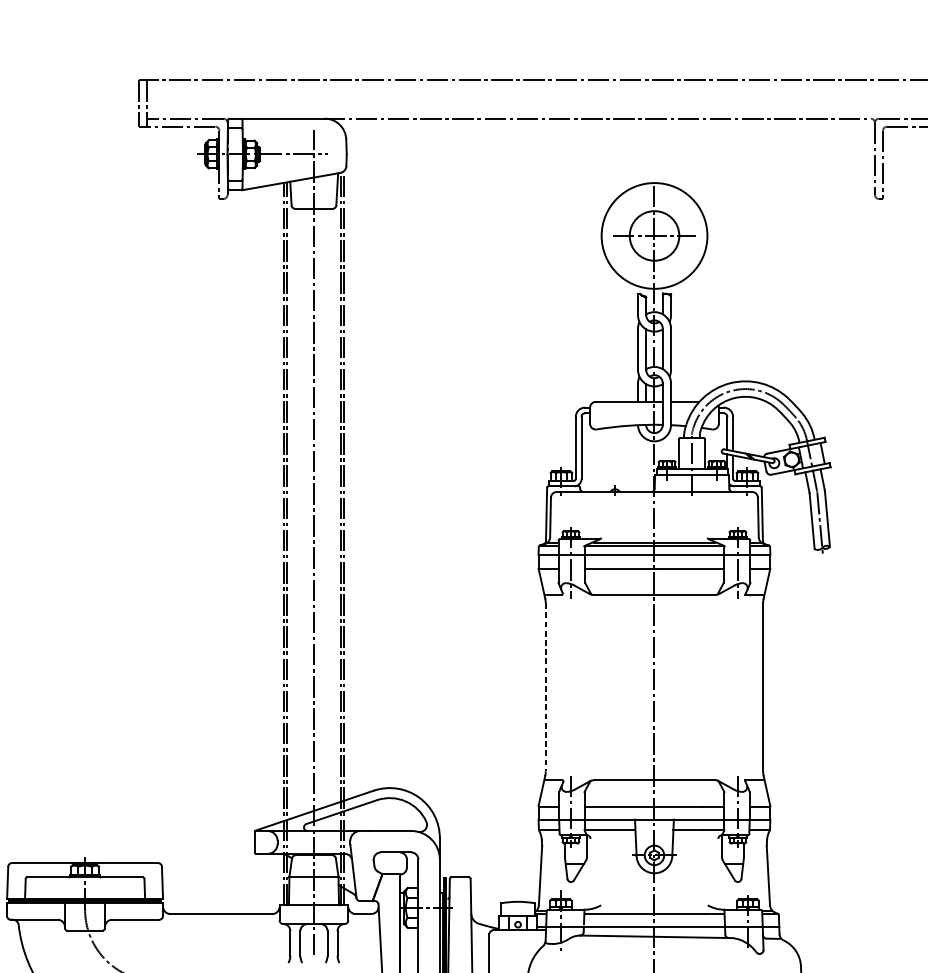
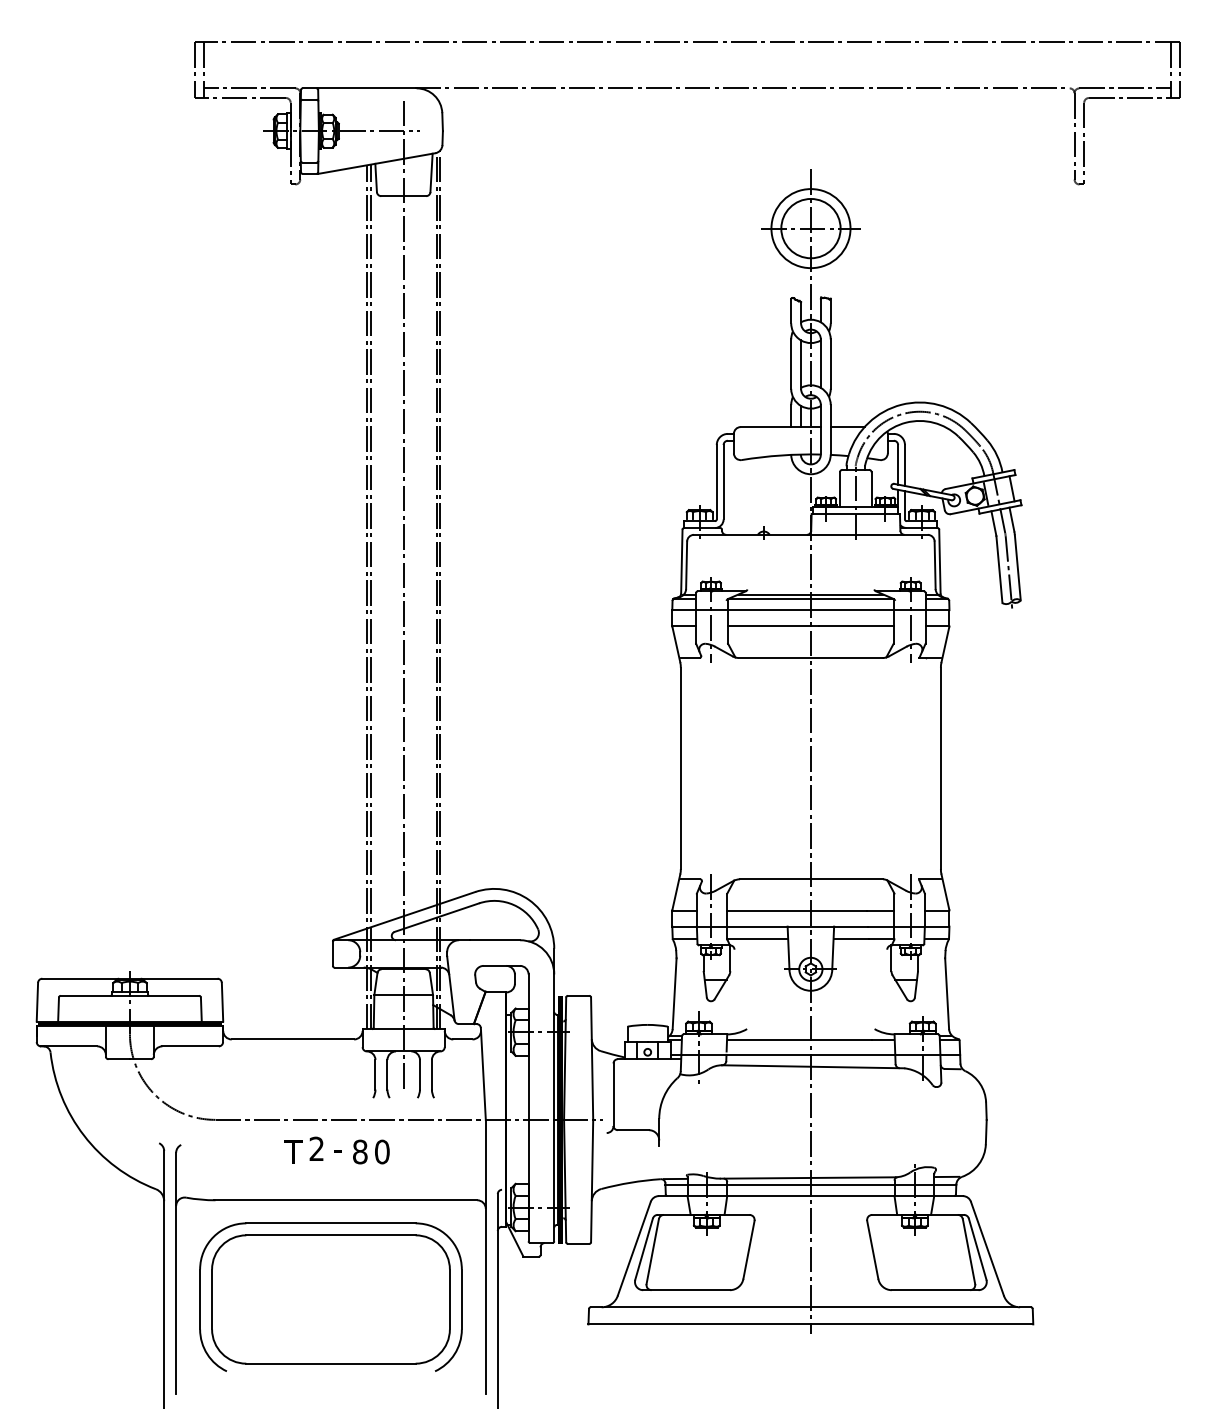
circle: (654, 235) -> (810, 228), size x0.62
line: (545, 687) -> (680, 768), dashed -> solid

